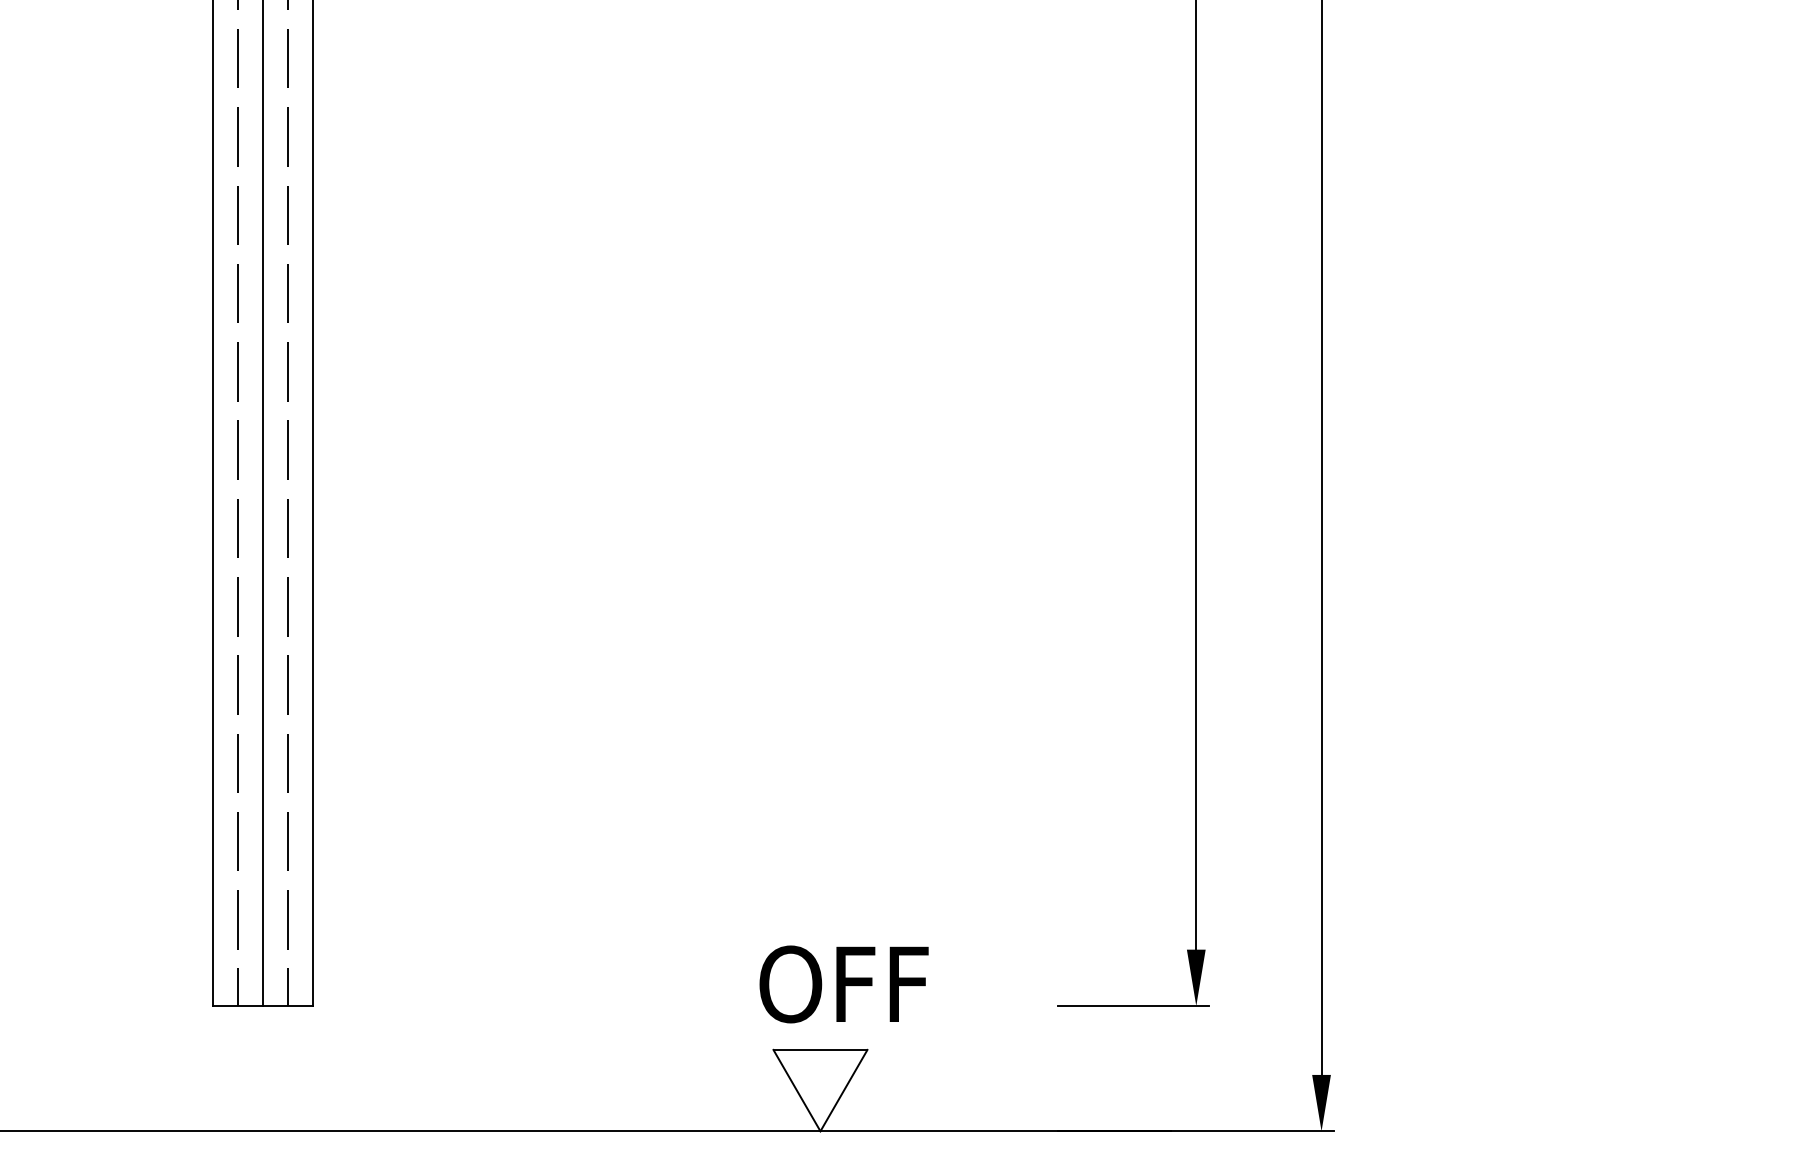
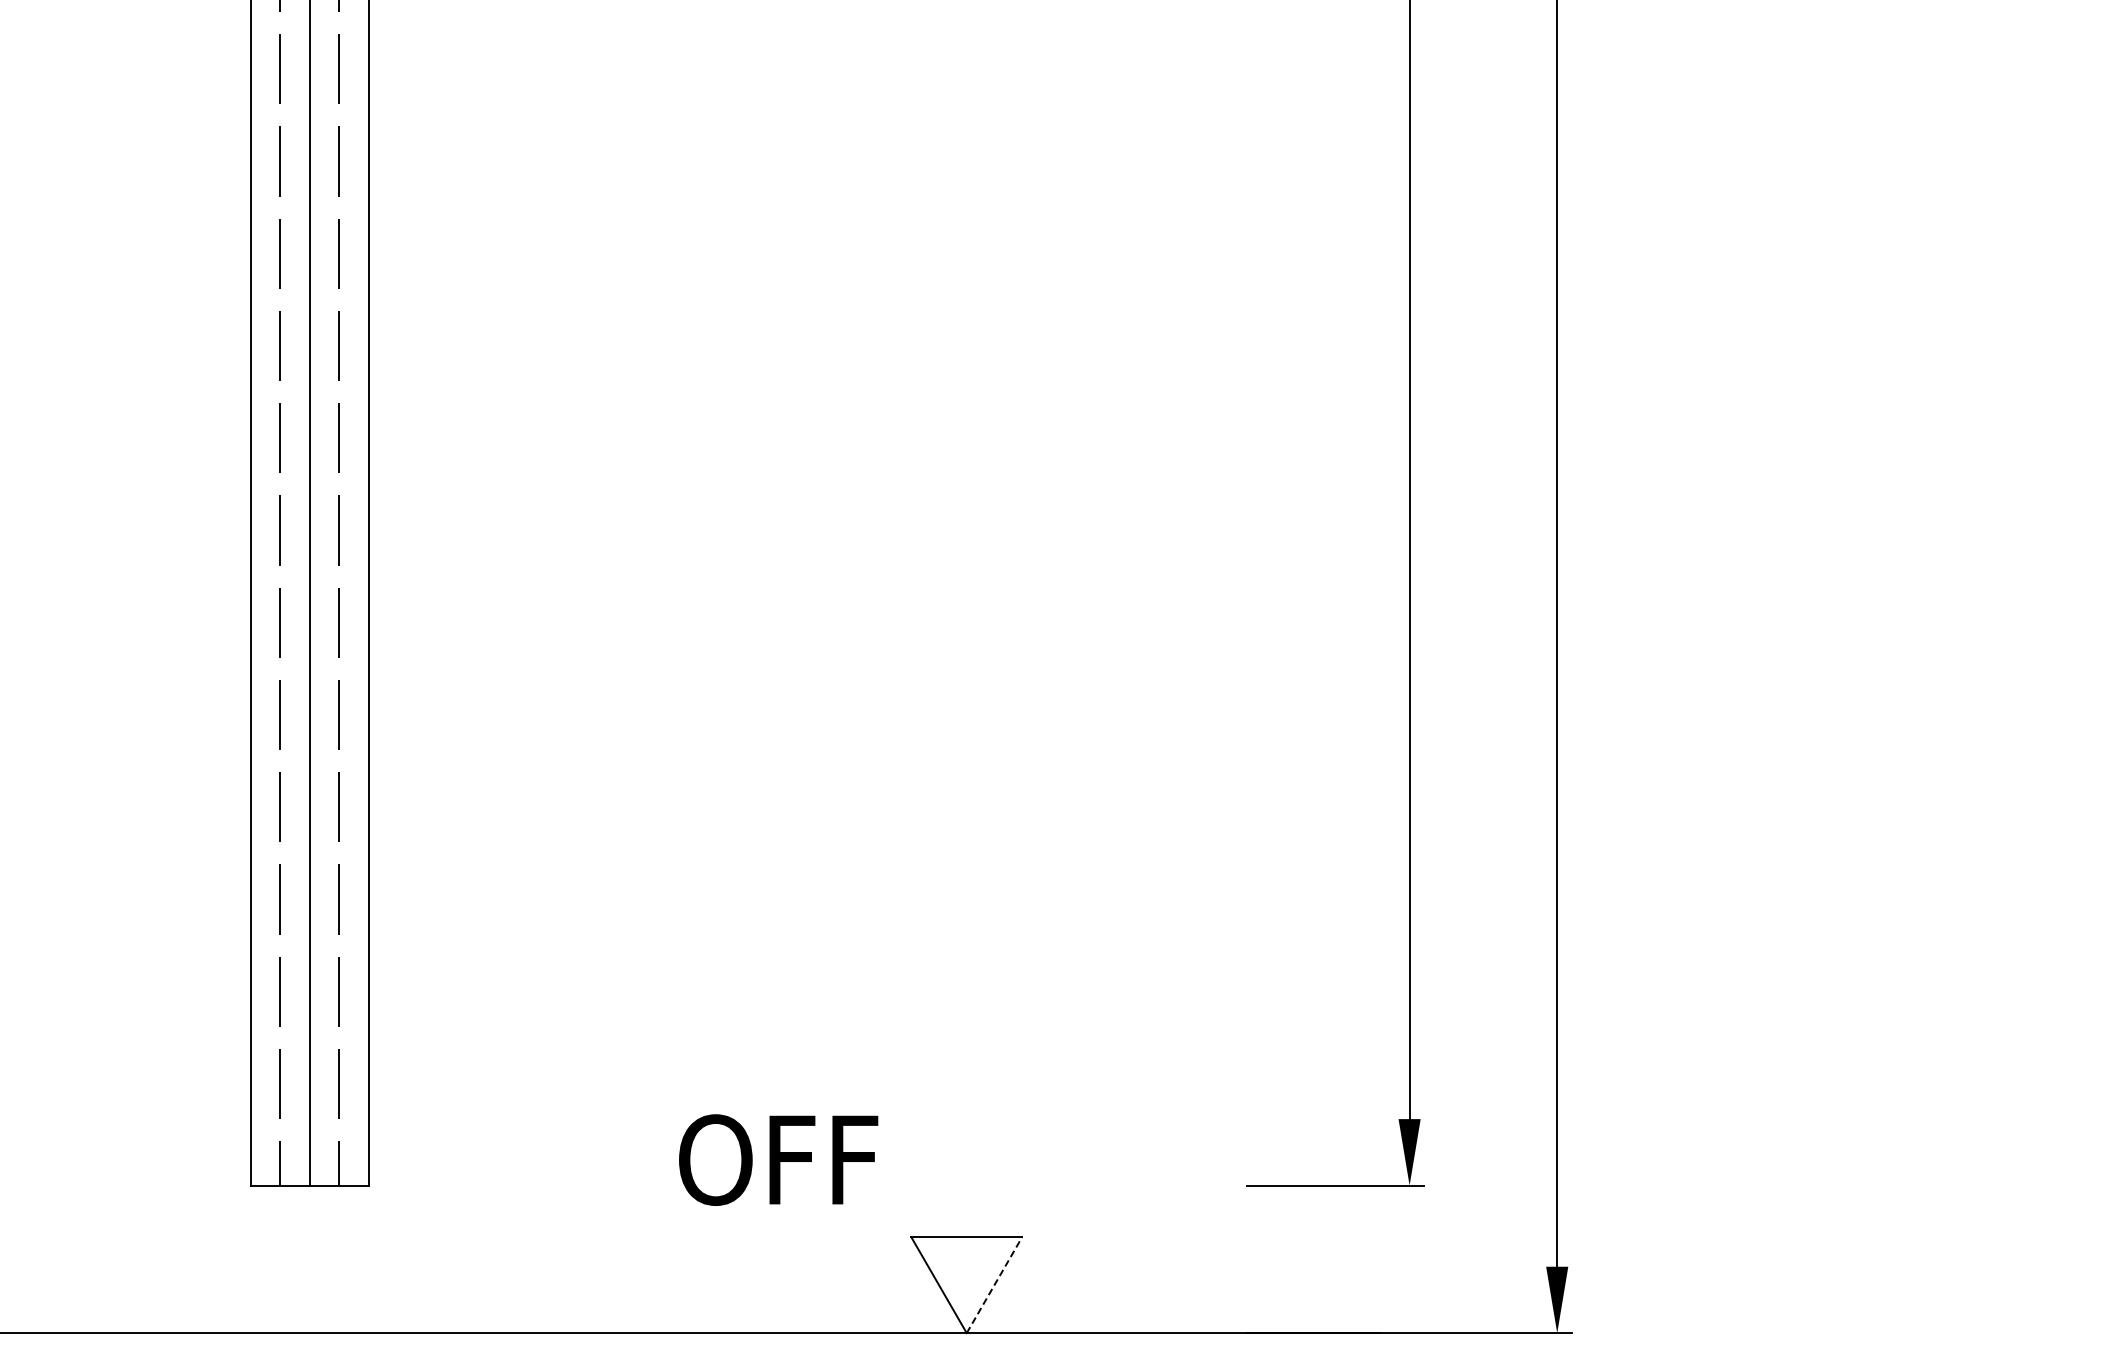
text: (844, 983) -> (778, 1159), moved
line: (844, 1090) -> (994, 1284), solid -> dashed

